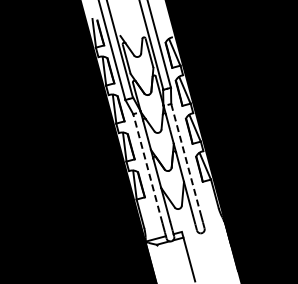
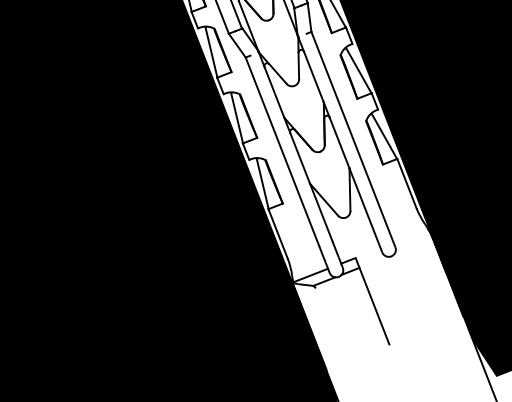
line: (185, 158) -> (347, 126), dashed -> solid
line: (147, 168) -> (281, 151), dashed -> solid

